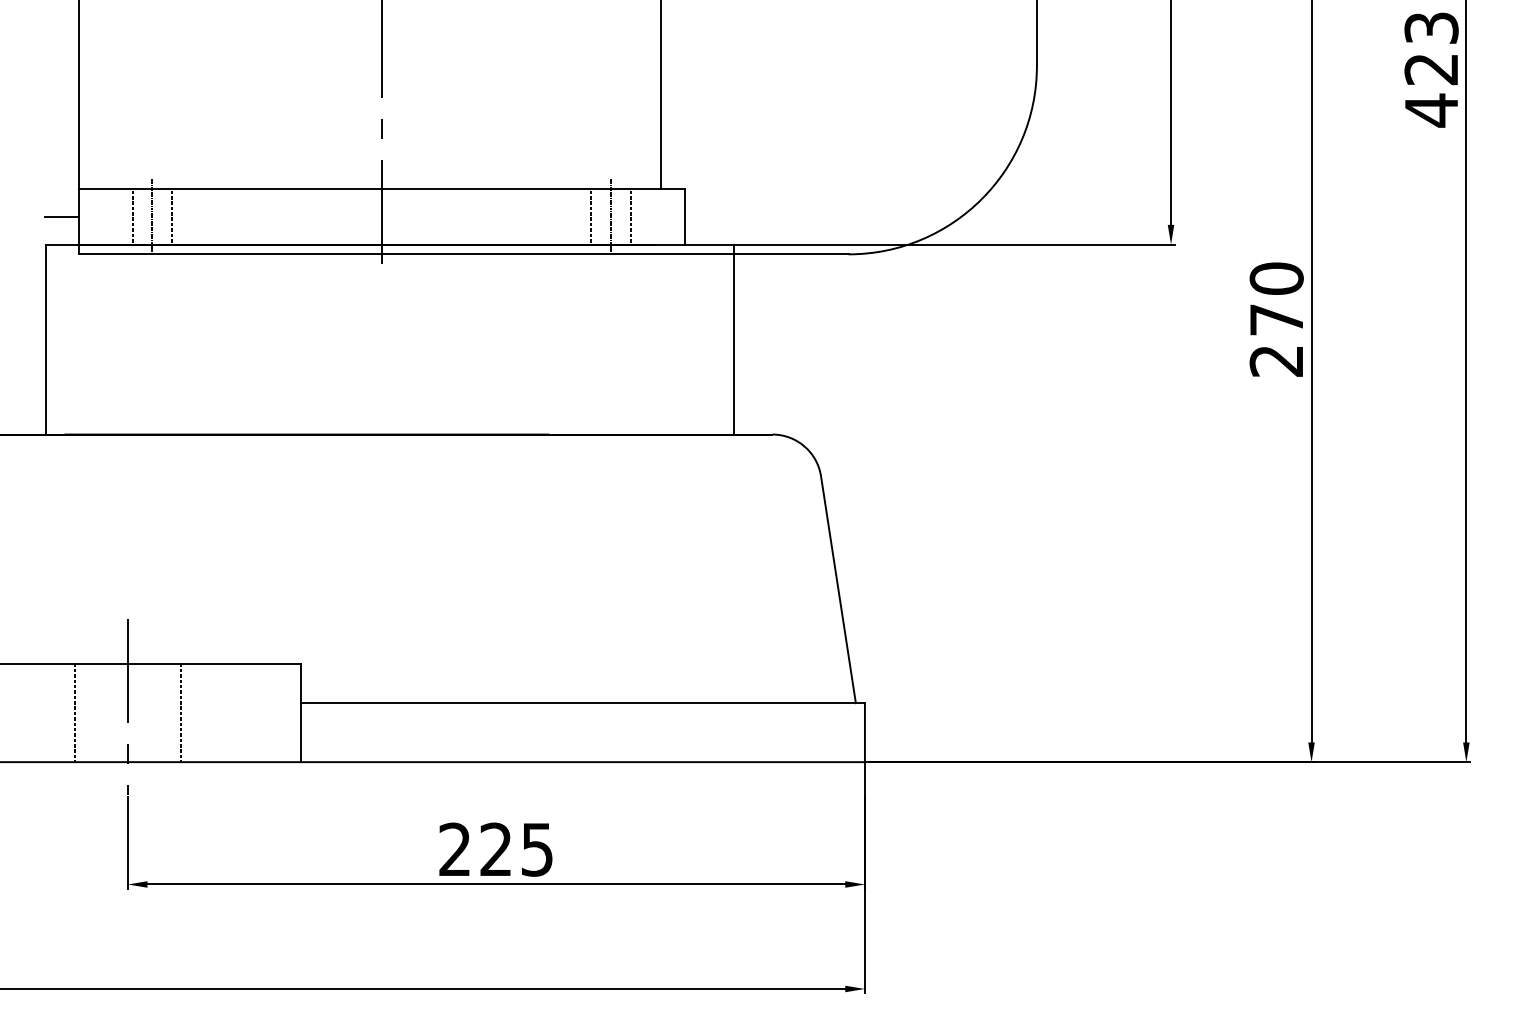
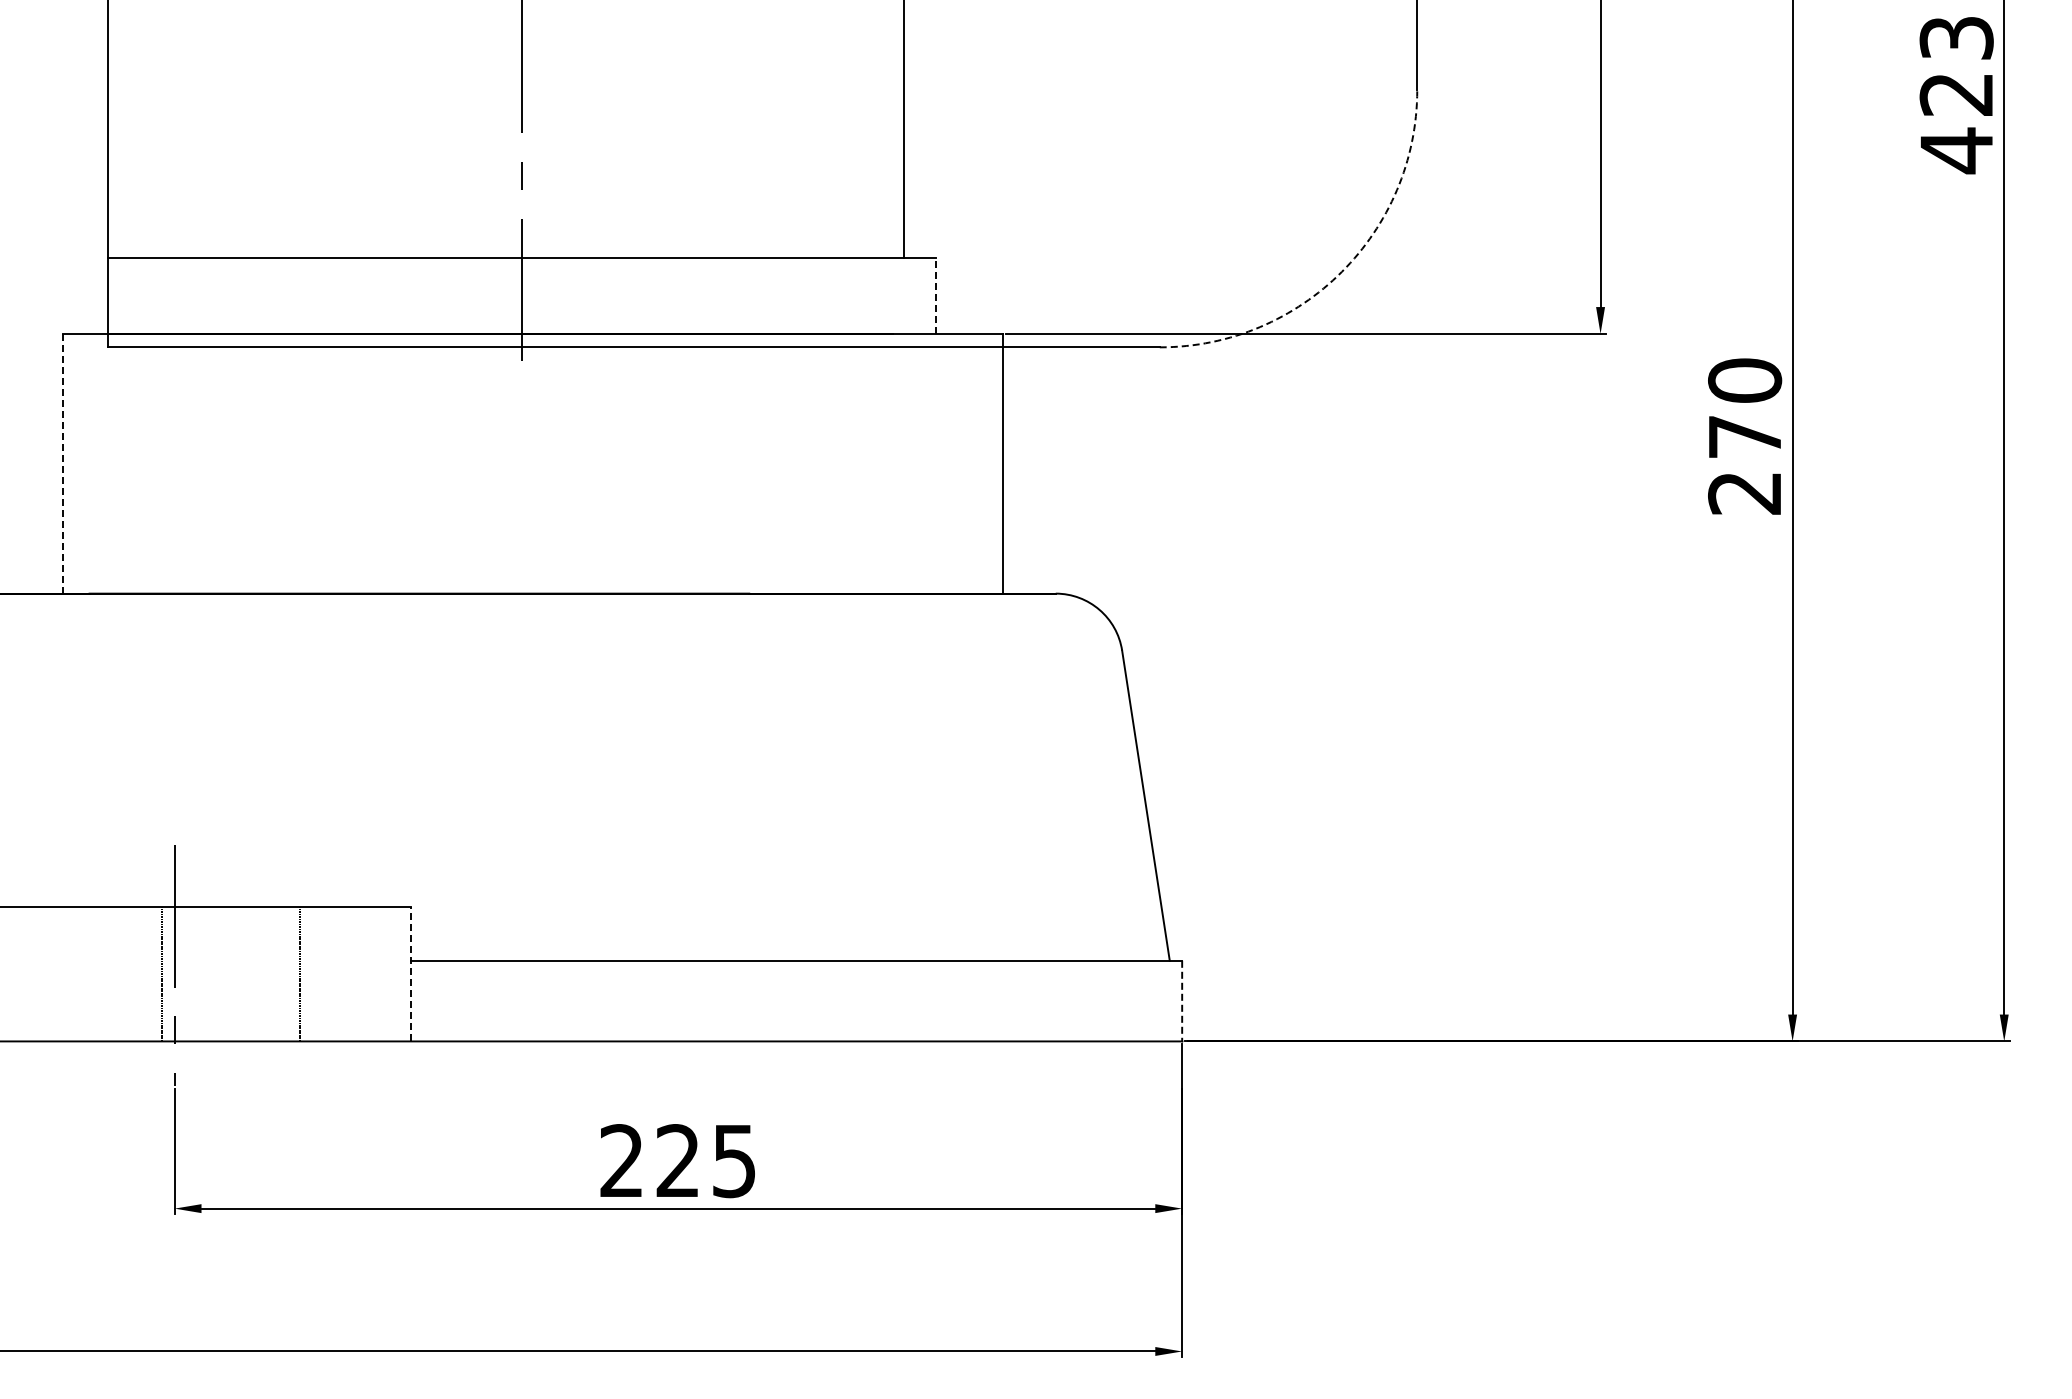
arc: (981, 198) -> (1341, 271), solid -> dashed
line: (61, 216) -> (84, 295), removed
line: (132, 216) -> (181, 295), removed
line: (152, 216) -> (208, 295), removed
line: (172, 216) -> (235, 295), removed
line: (591, 216) -> (808, 295), removed
line: (611, 216) -> (835, 295), removed
line: (631, 216) -> (862, 295), removed
line: (684, 216) -> (935, 295), solid -> dashed
line: (45, 339) -> (62, 463), solid -> dashed
line: (300, 712) -> (410, 973), solid -> dashed
line: (75, 713) -> (161, 974), moved
line: (180, 713) -> (299, 974), moved
line: (865, 732) -> (1182, 1001), solid -> dashed

